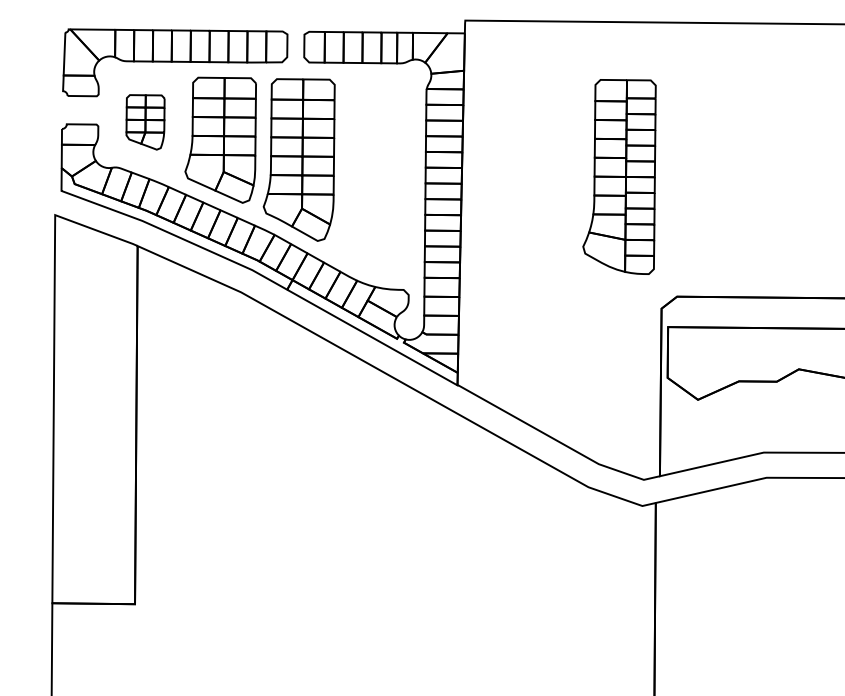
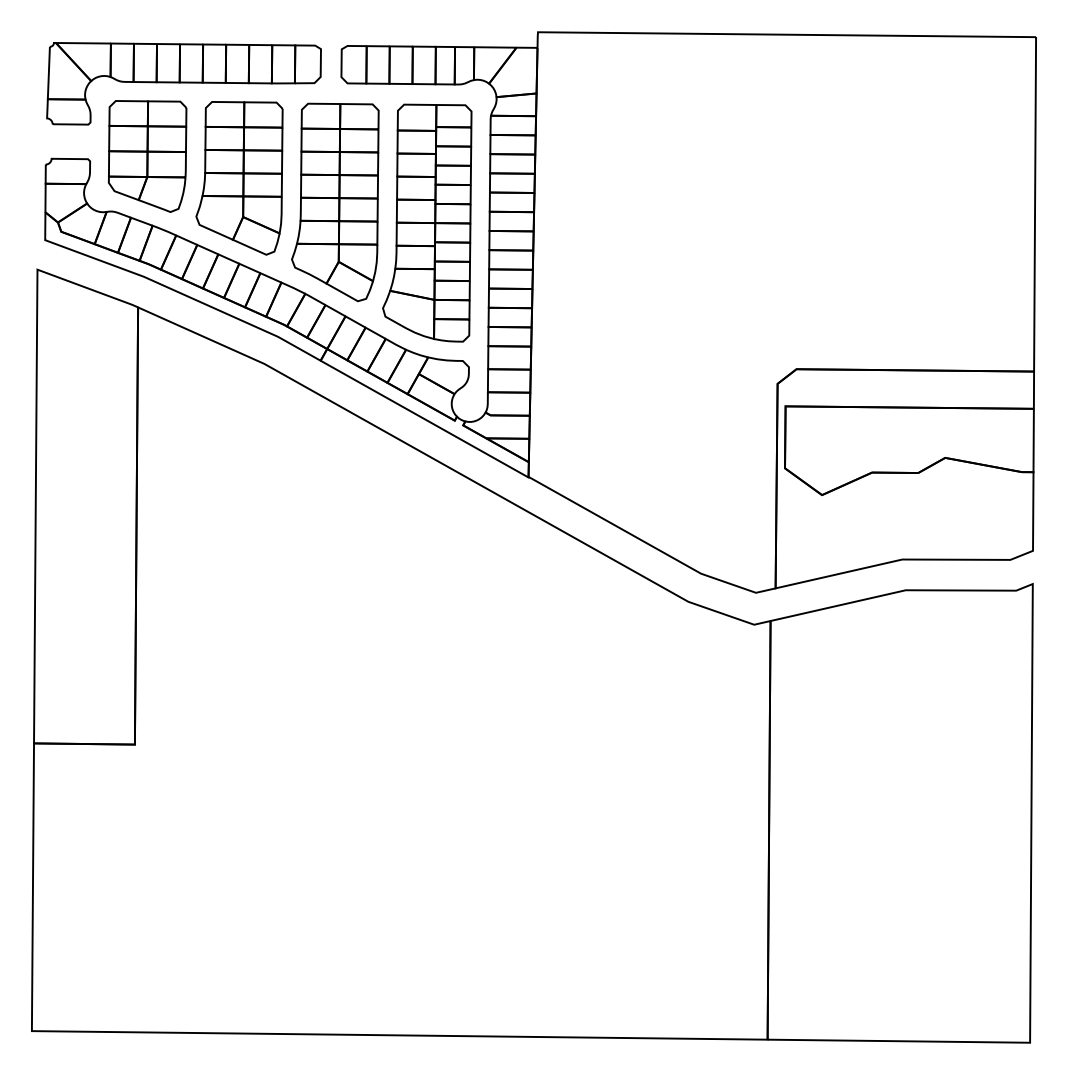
part: (145, 122) -> (147, 156), size x1.67
part: (619, 176) -> (427, 222), moved

